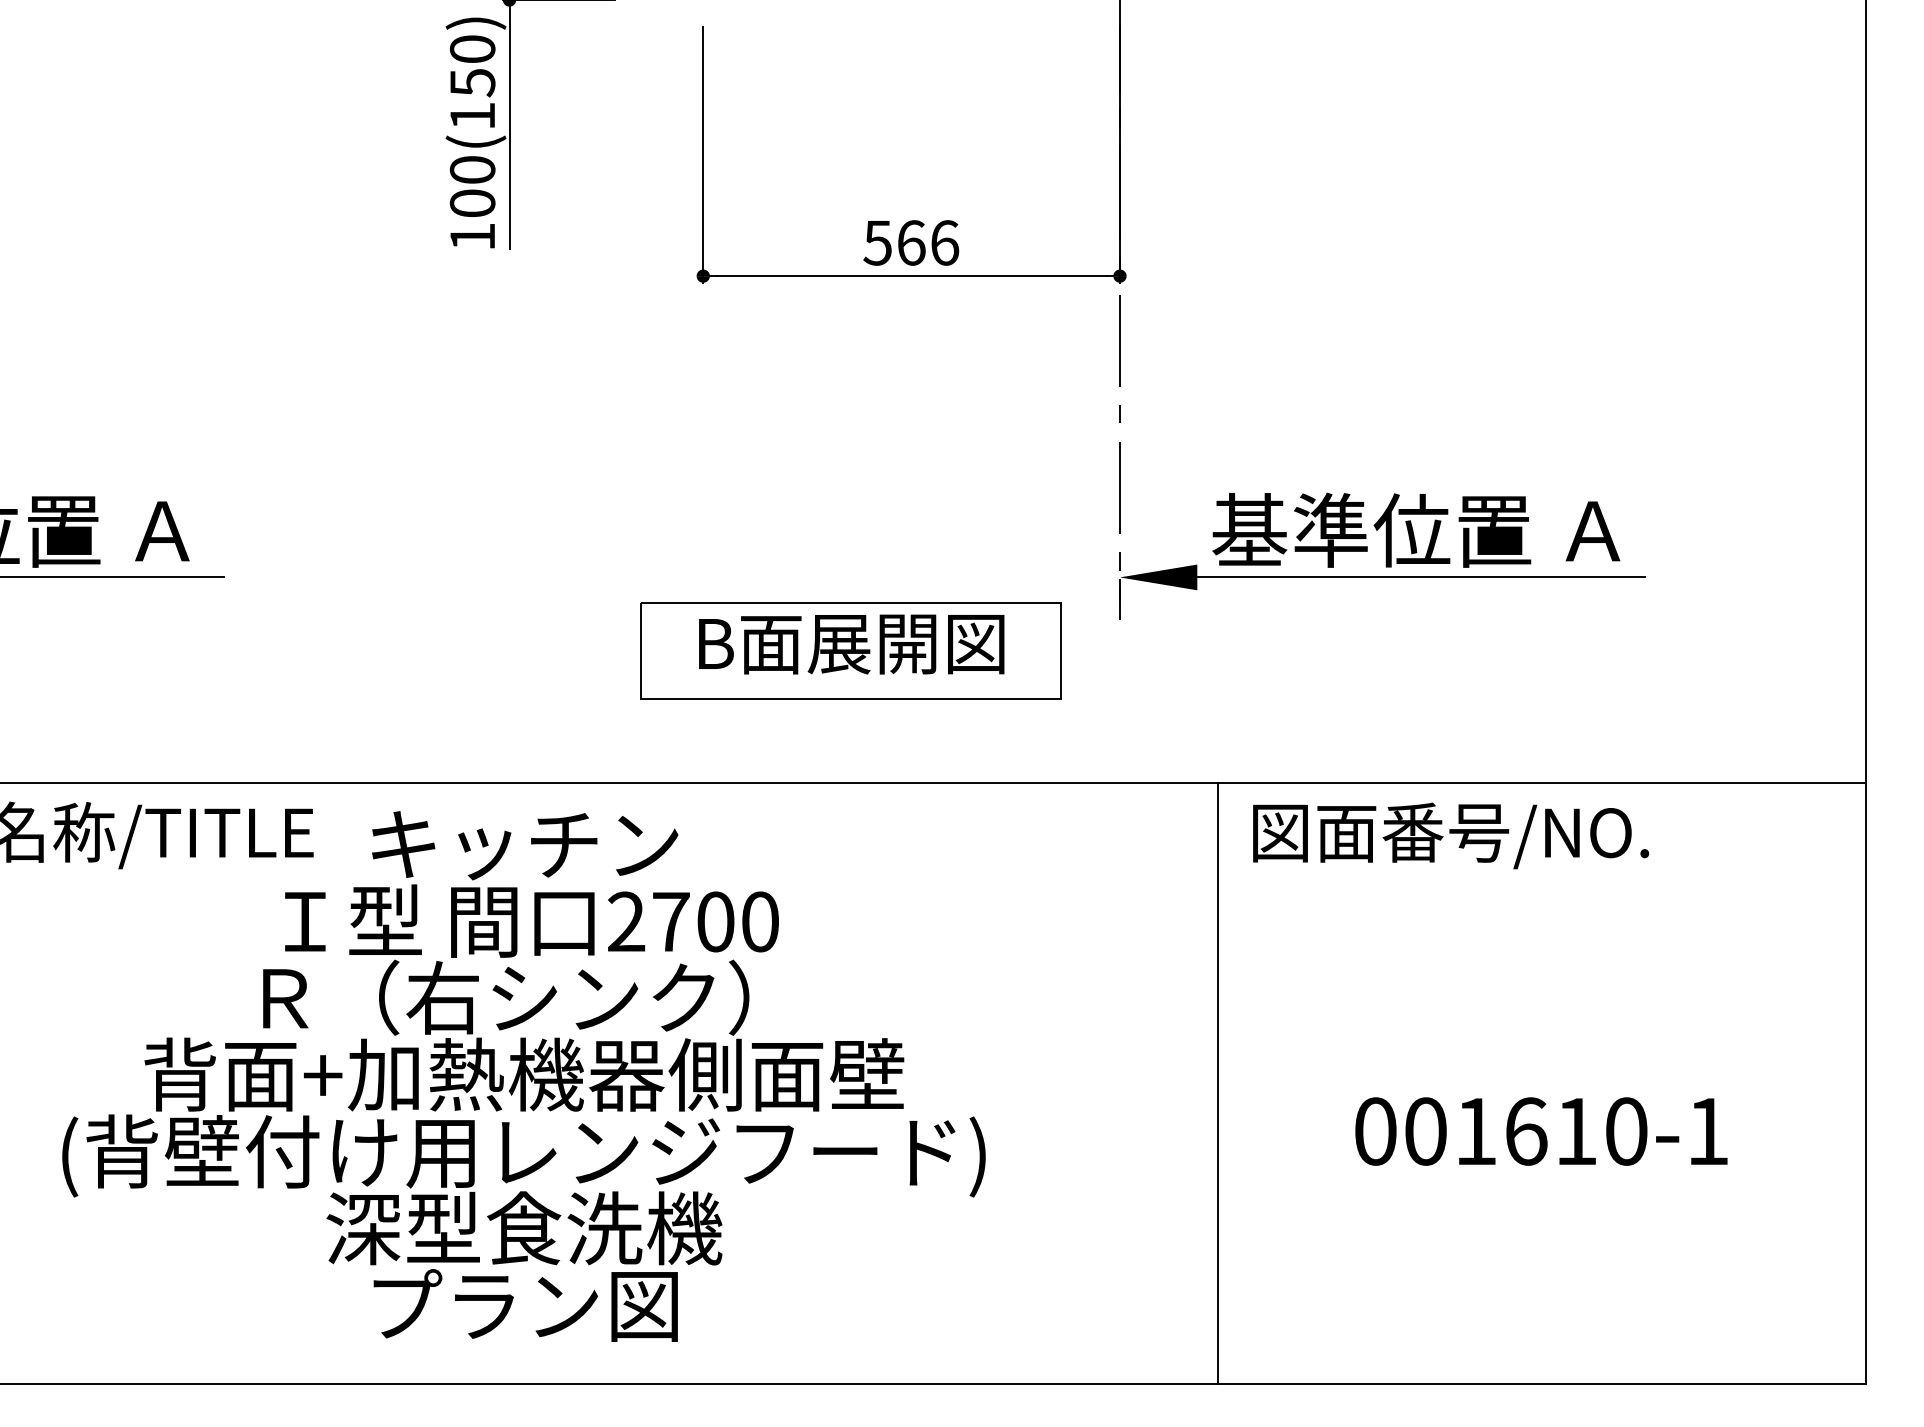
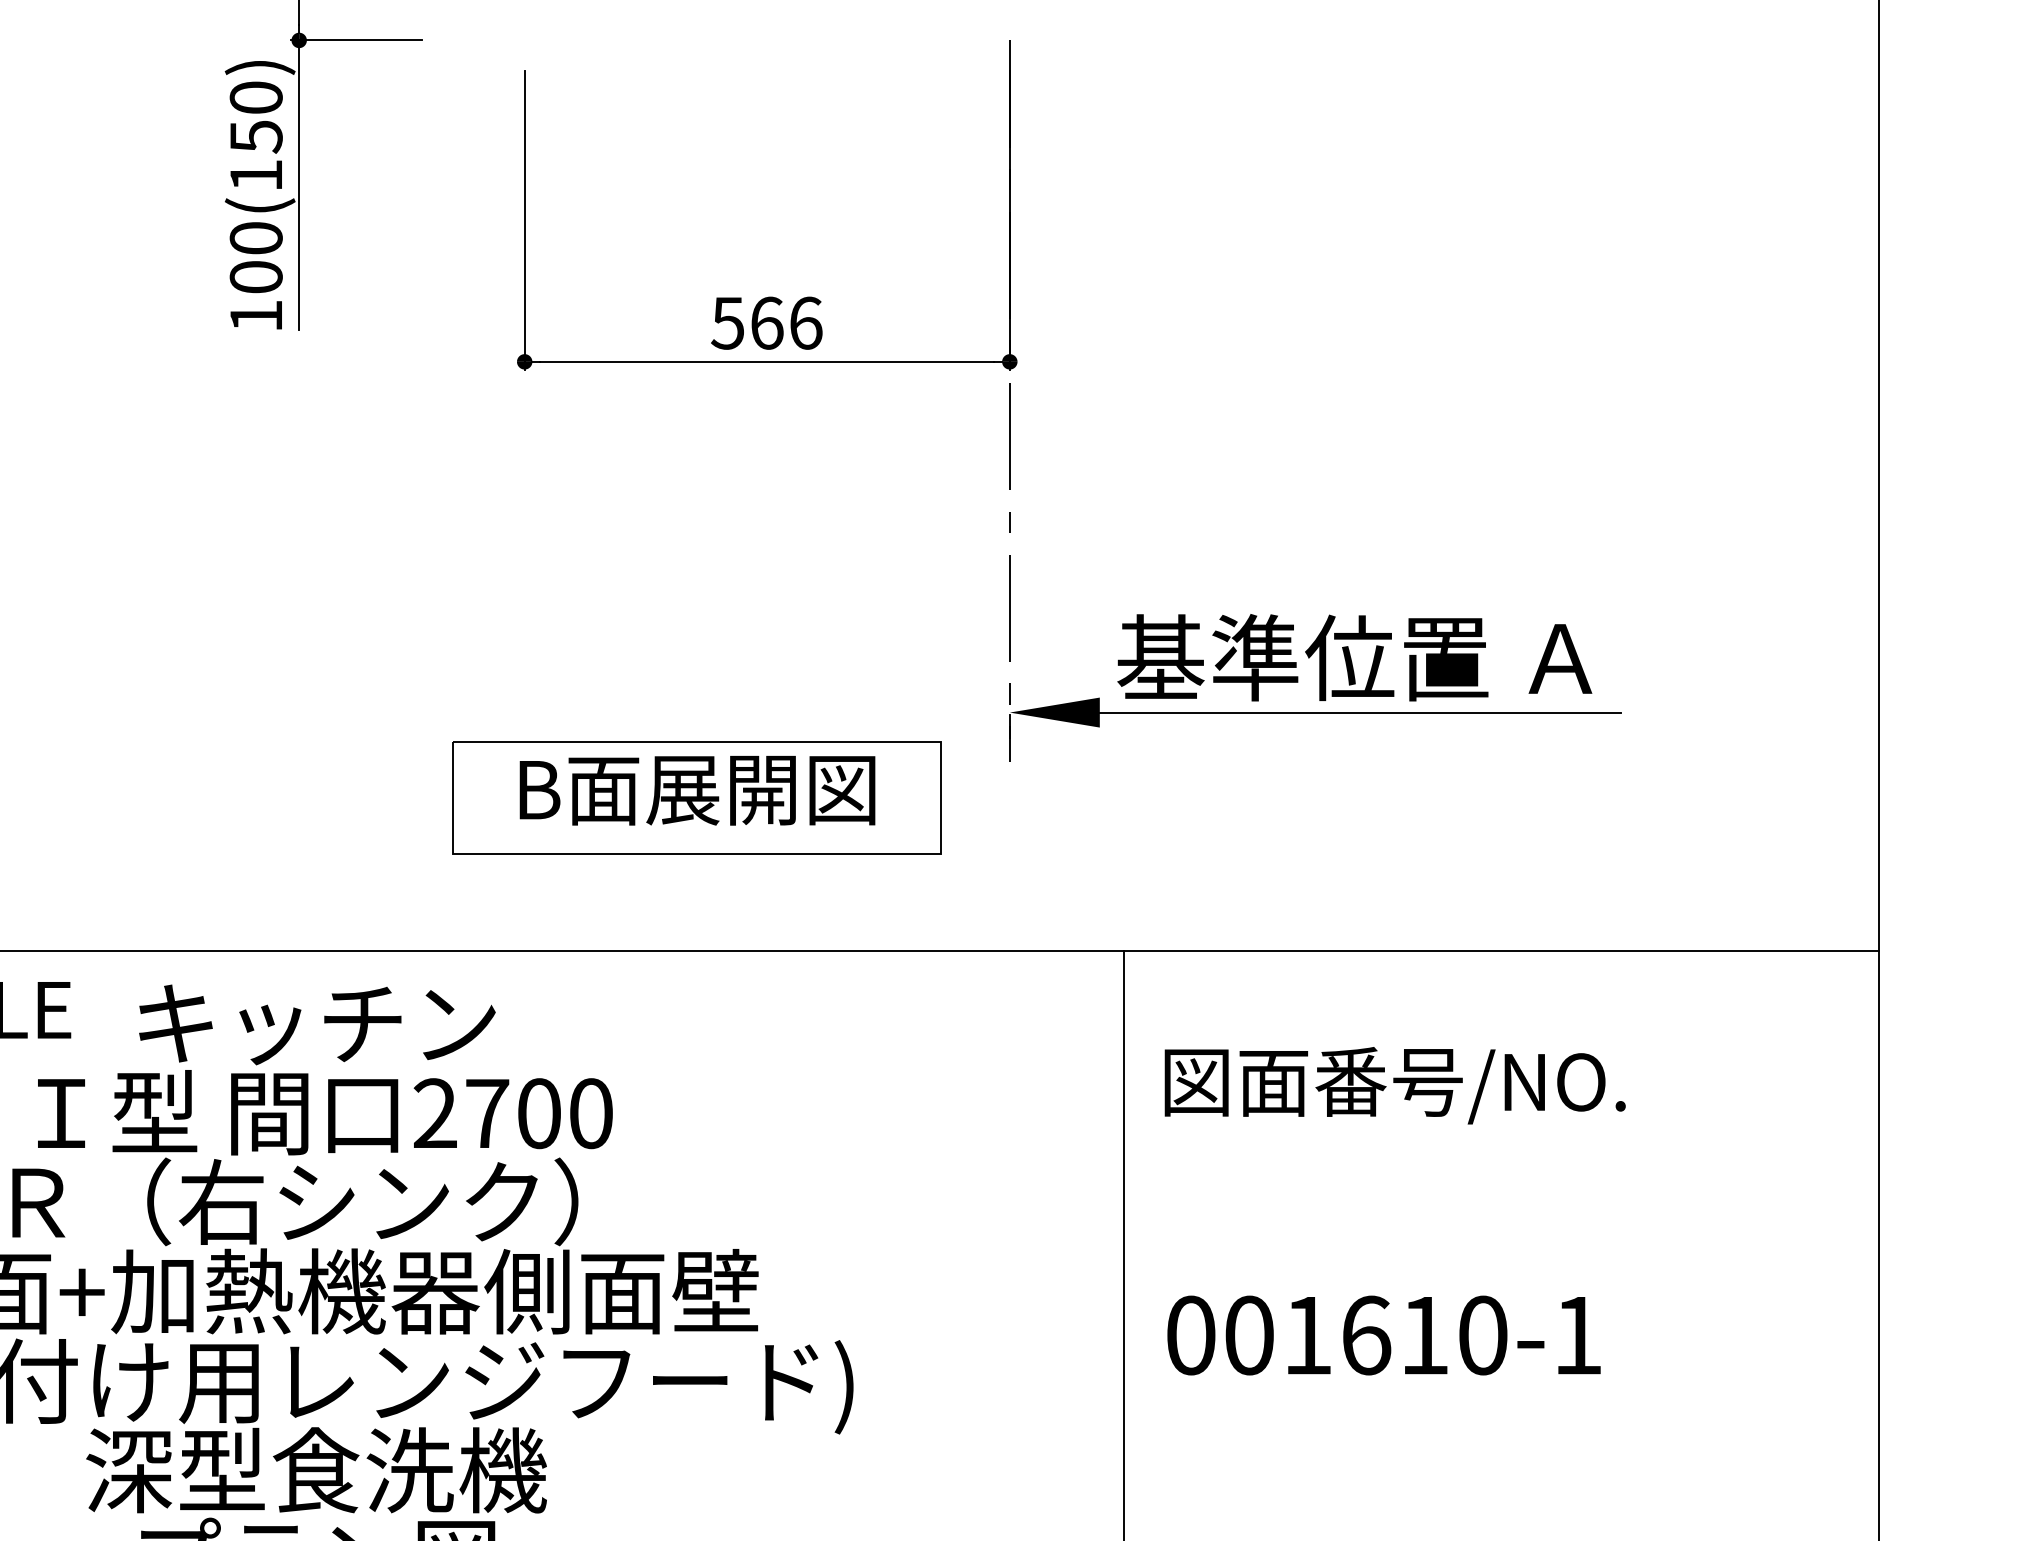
text: (1451, 835) -> (1395, 1085), moved
text: (1541, 1131) -> (1384, 1335), moved

